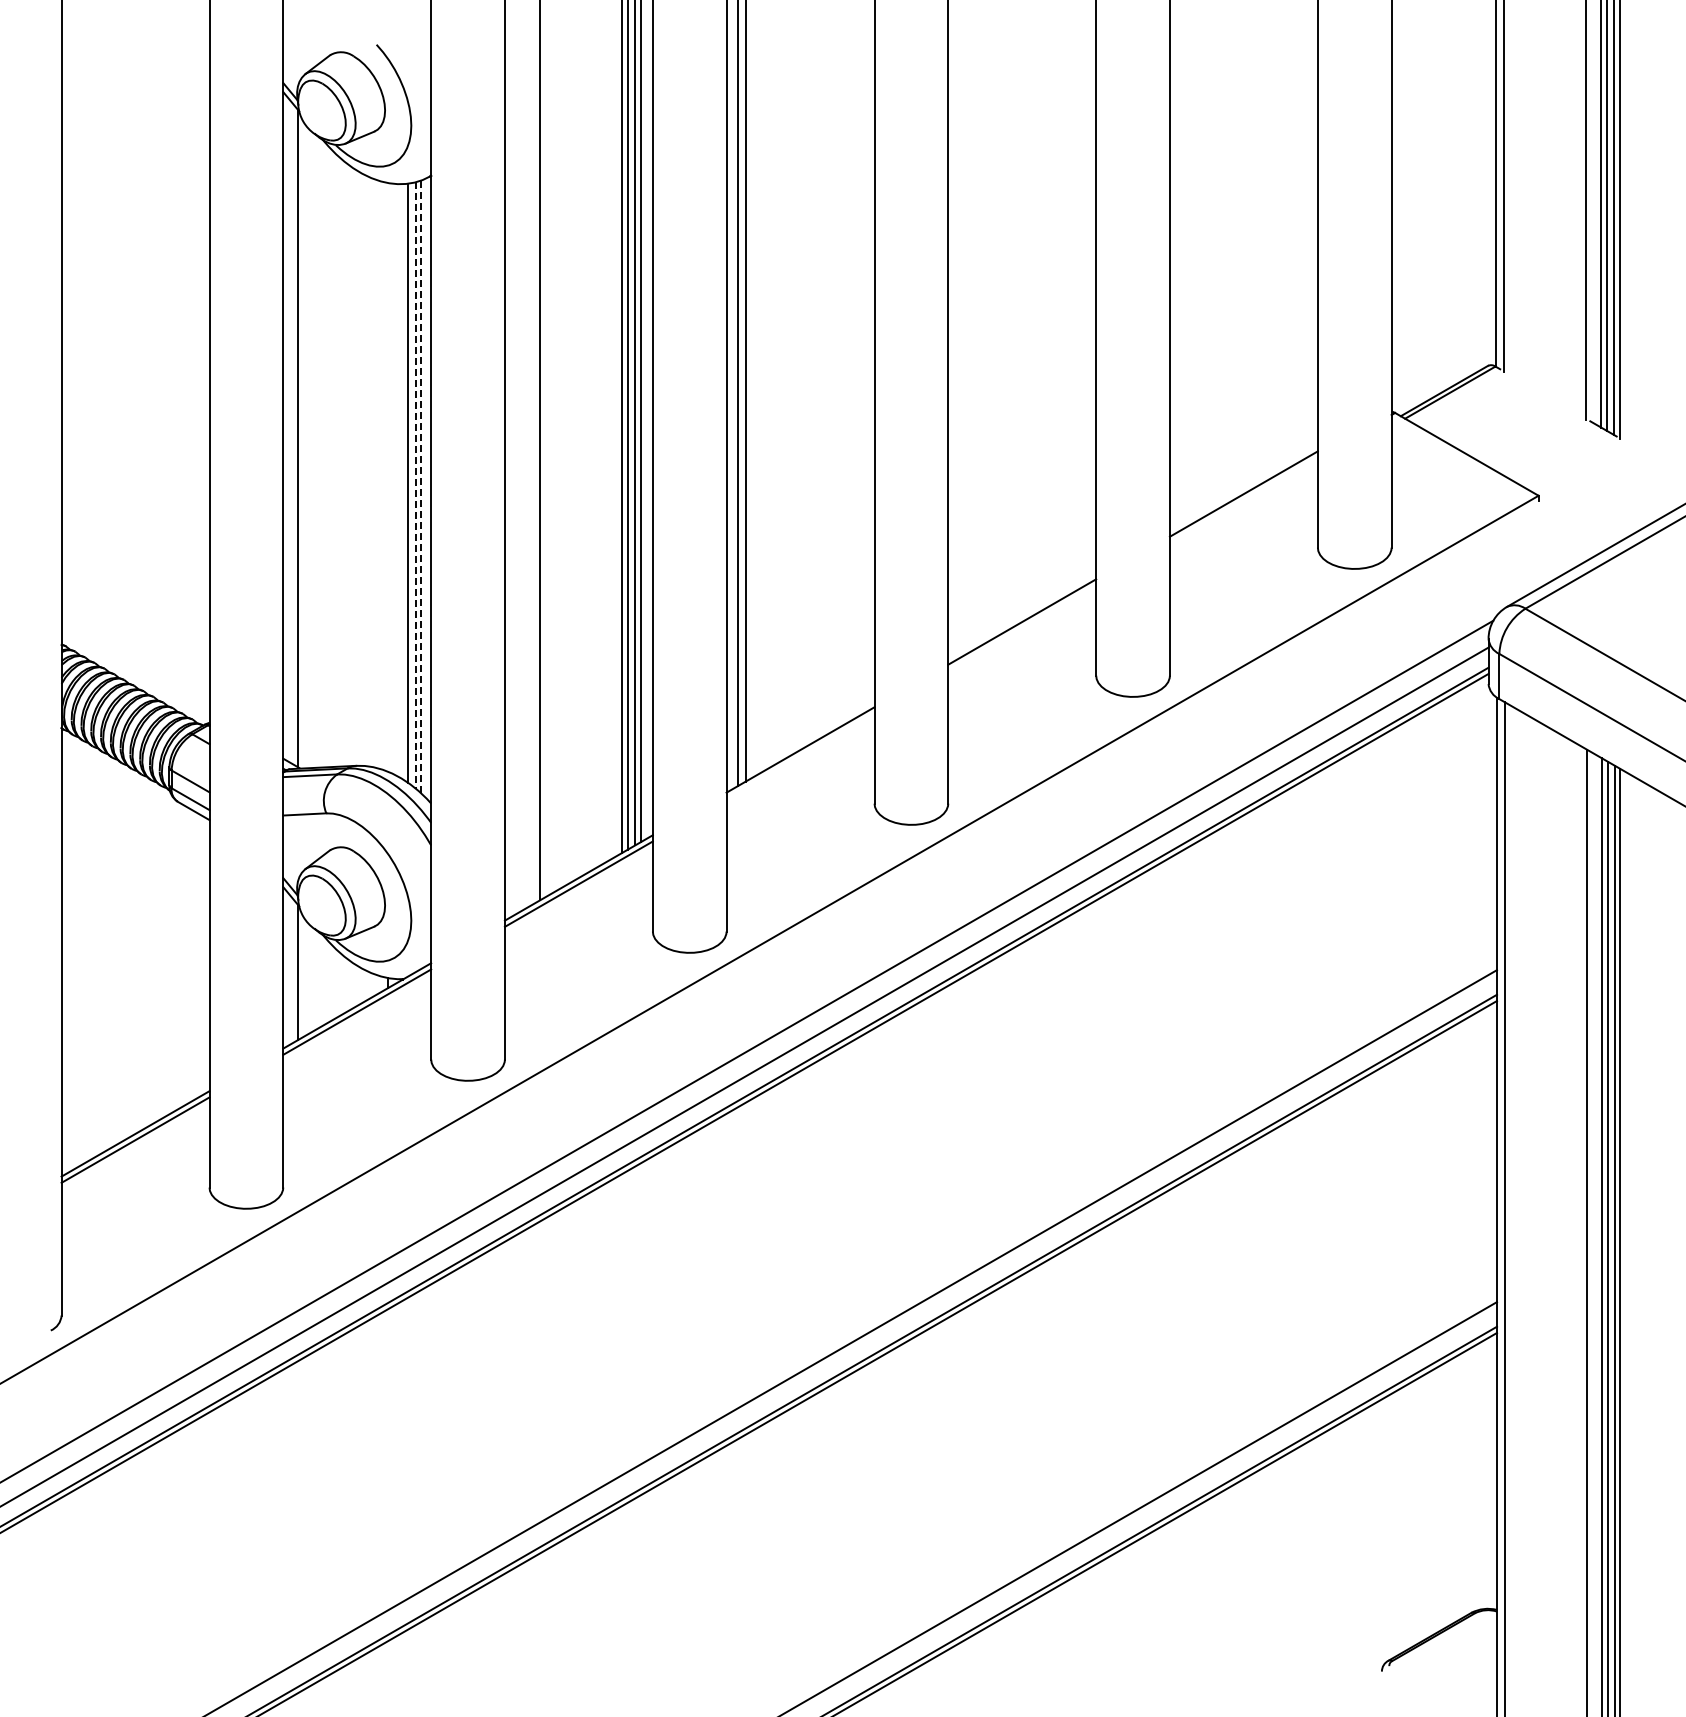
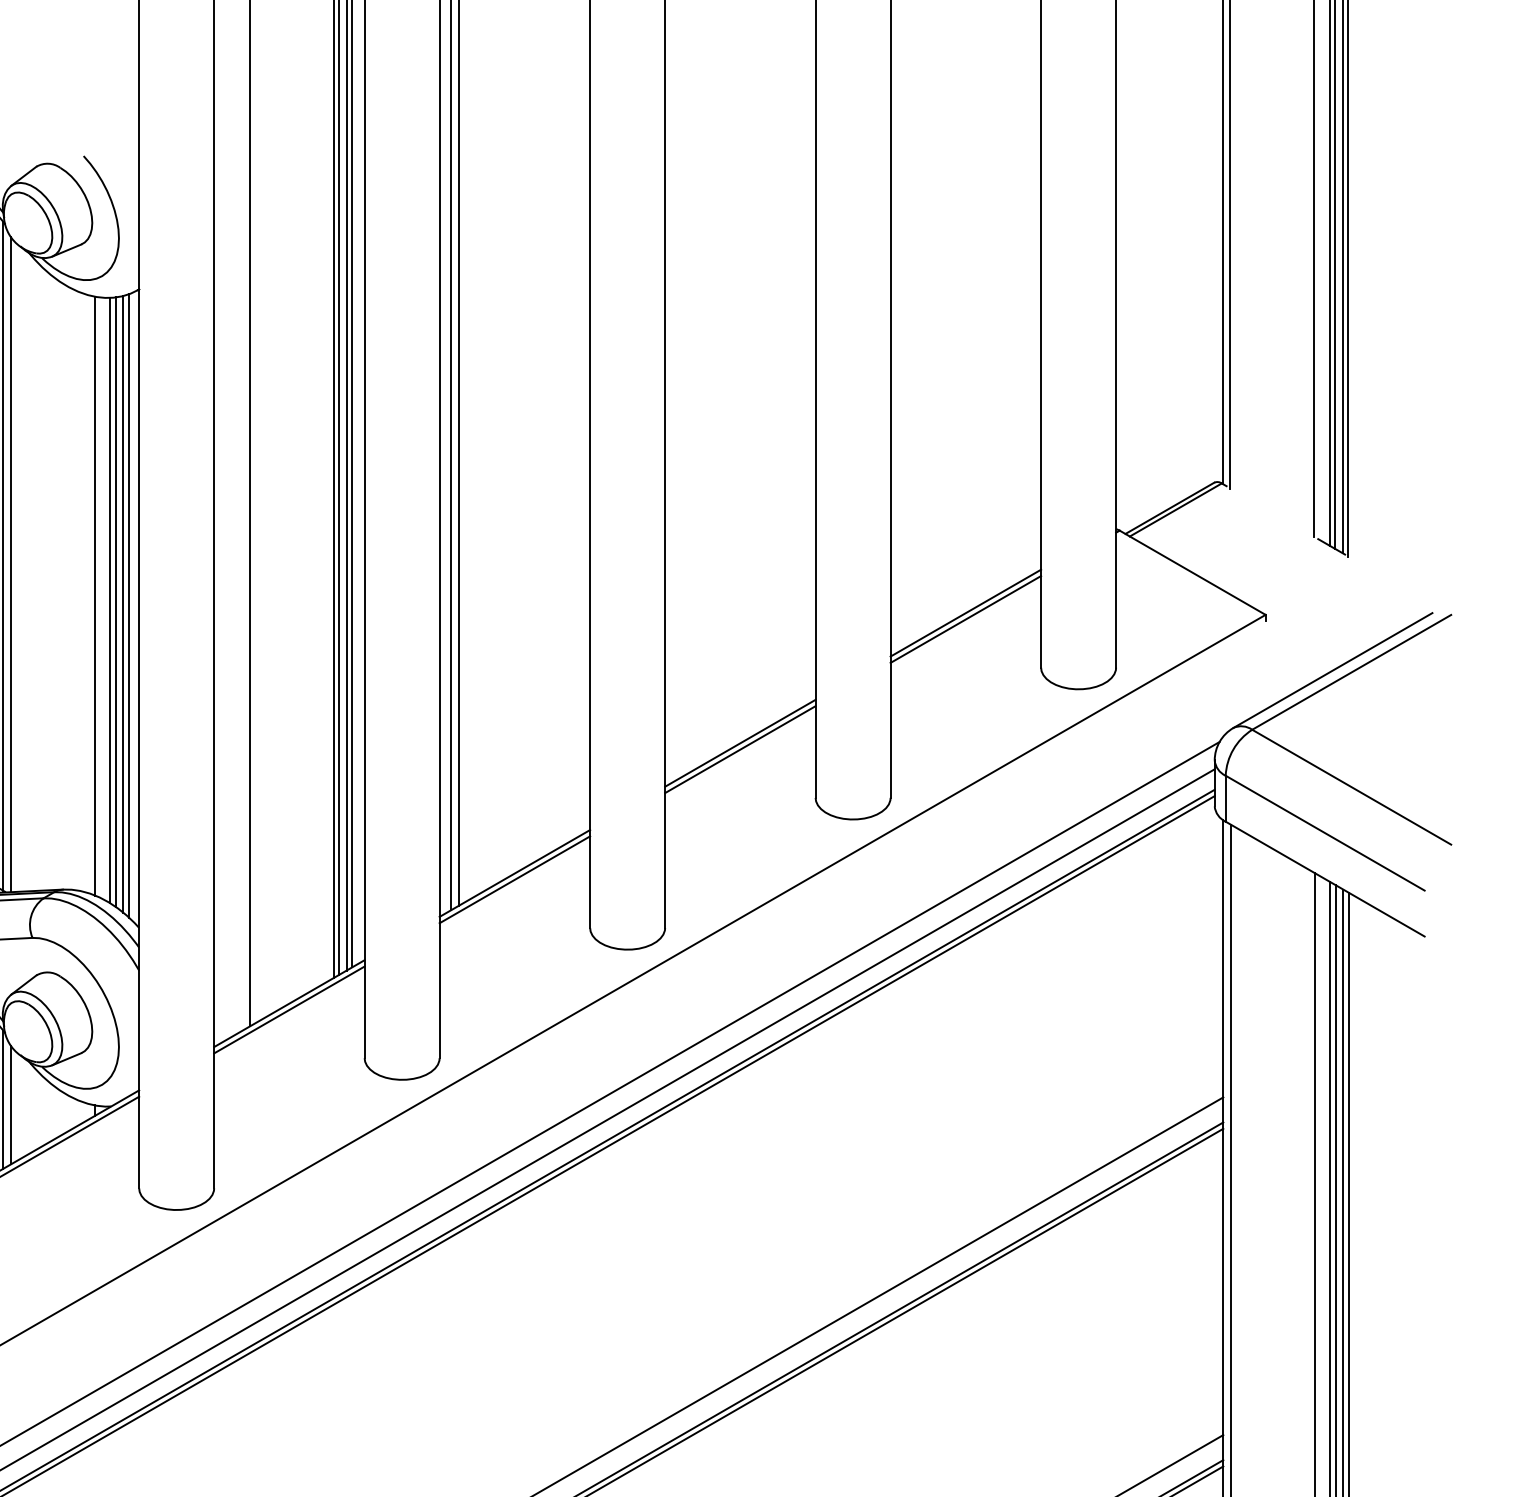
line: (305, 446) -> (11, 564), added
line: (387, 476) -> (94, 595), added
line: (402, 481) -> (109, 600), added
line: (415, 485) -> (123, 604), dashed -> solid
line: (421, 486) -> (129, 605), dashed -> solid
line: (1243, 499) -> (965, 618), added
line: (1022, 627) -> (740, 748), added
line: (800, 755) -> (514, 879), added
line: (305, 977) -> (11, 1104), added

